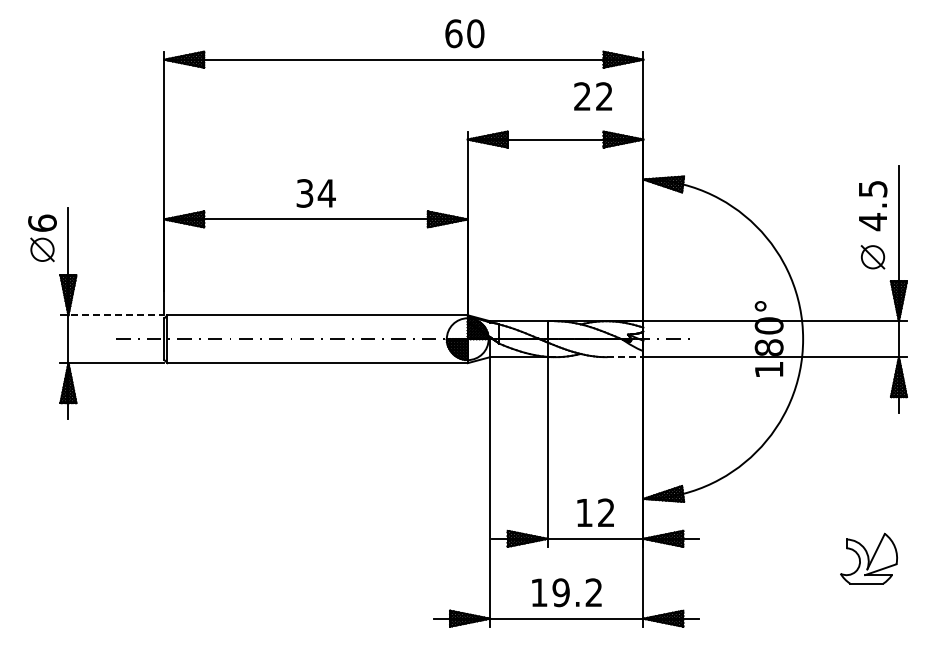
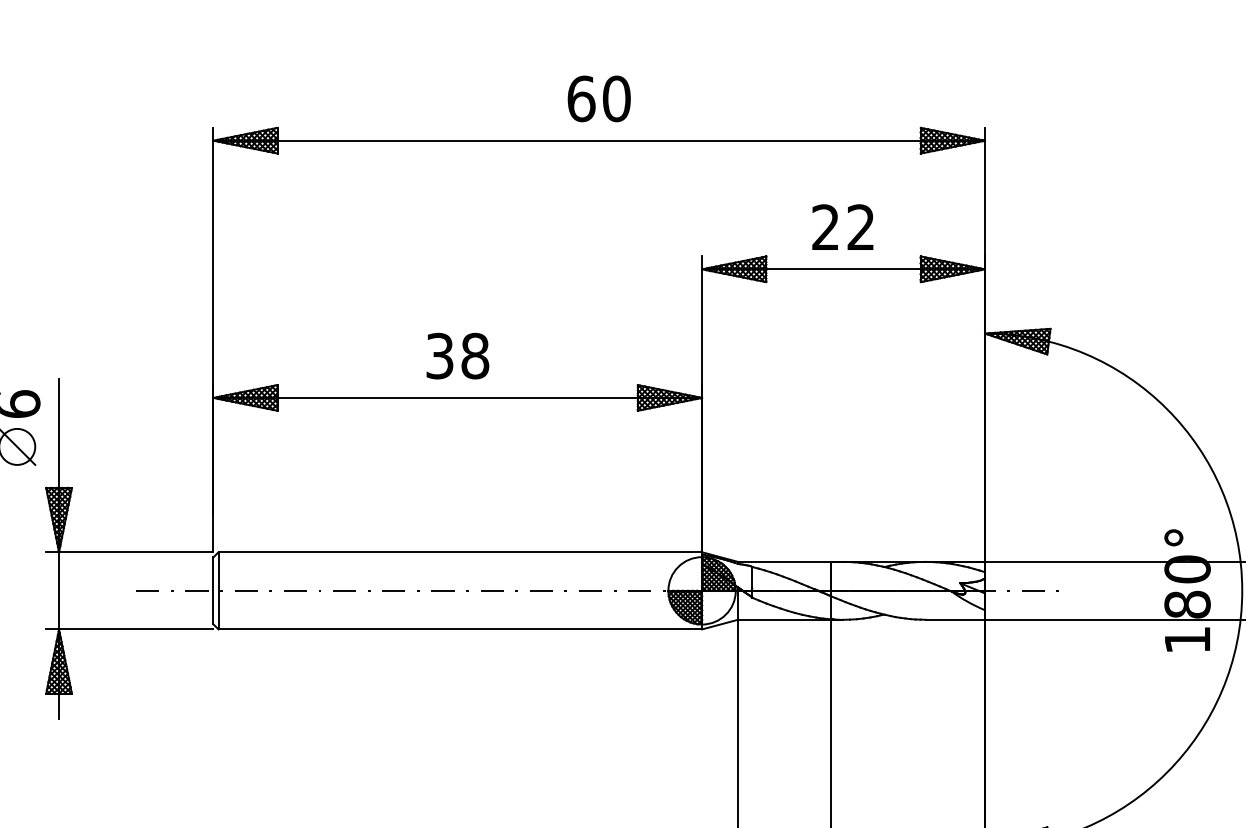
text: (464, 33) -> (598, 98), moved
text: (592, 96) -> (841, 227), moved
text: (326, 193) -> (474, 356), 34 -> 38
line: (112, 315) -> (129, 552), dashed -> solid
line: (625, 357) -> (956, 620), dashed -> solid

